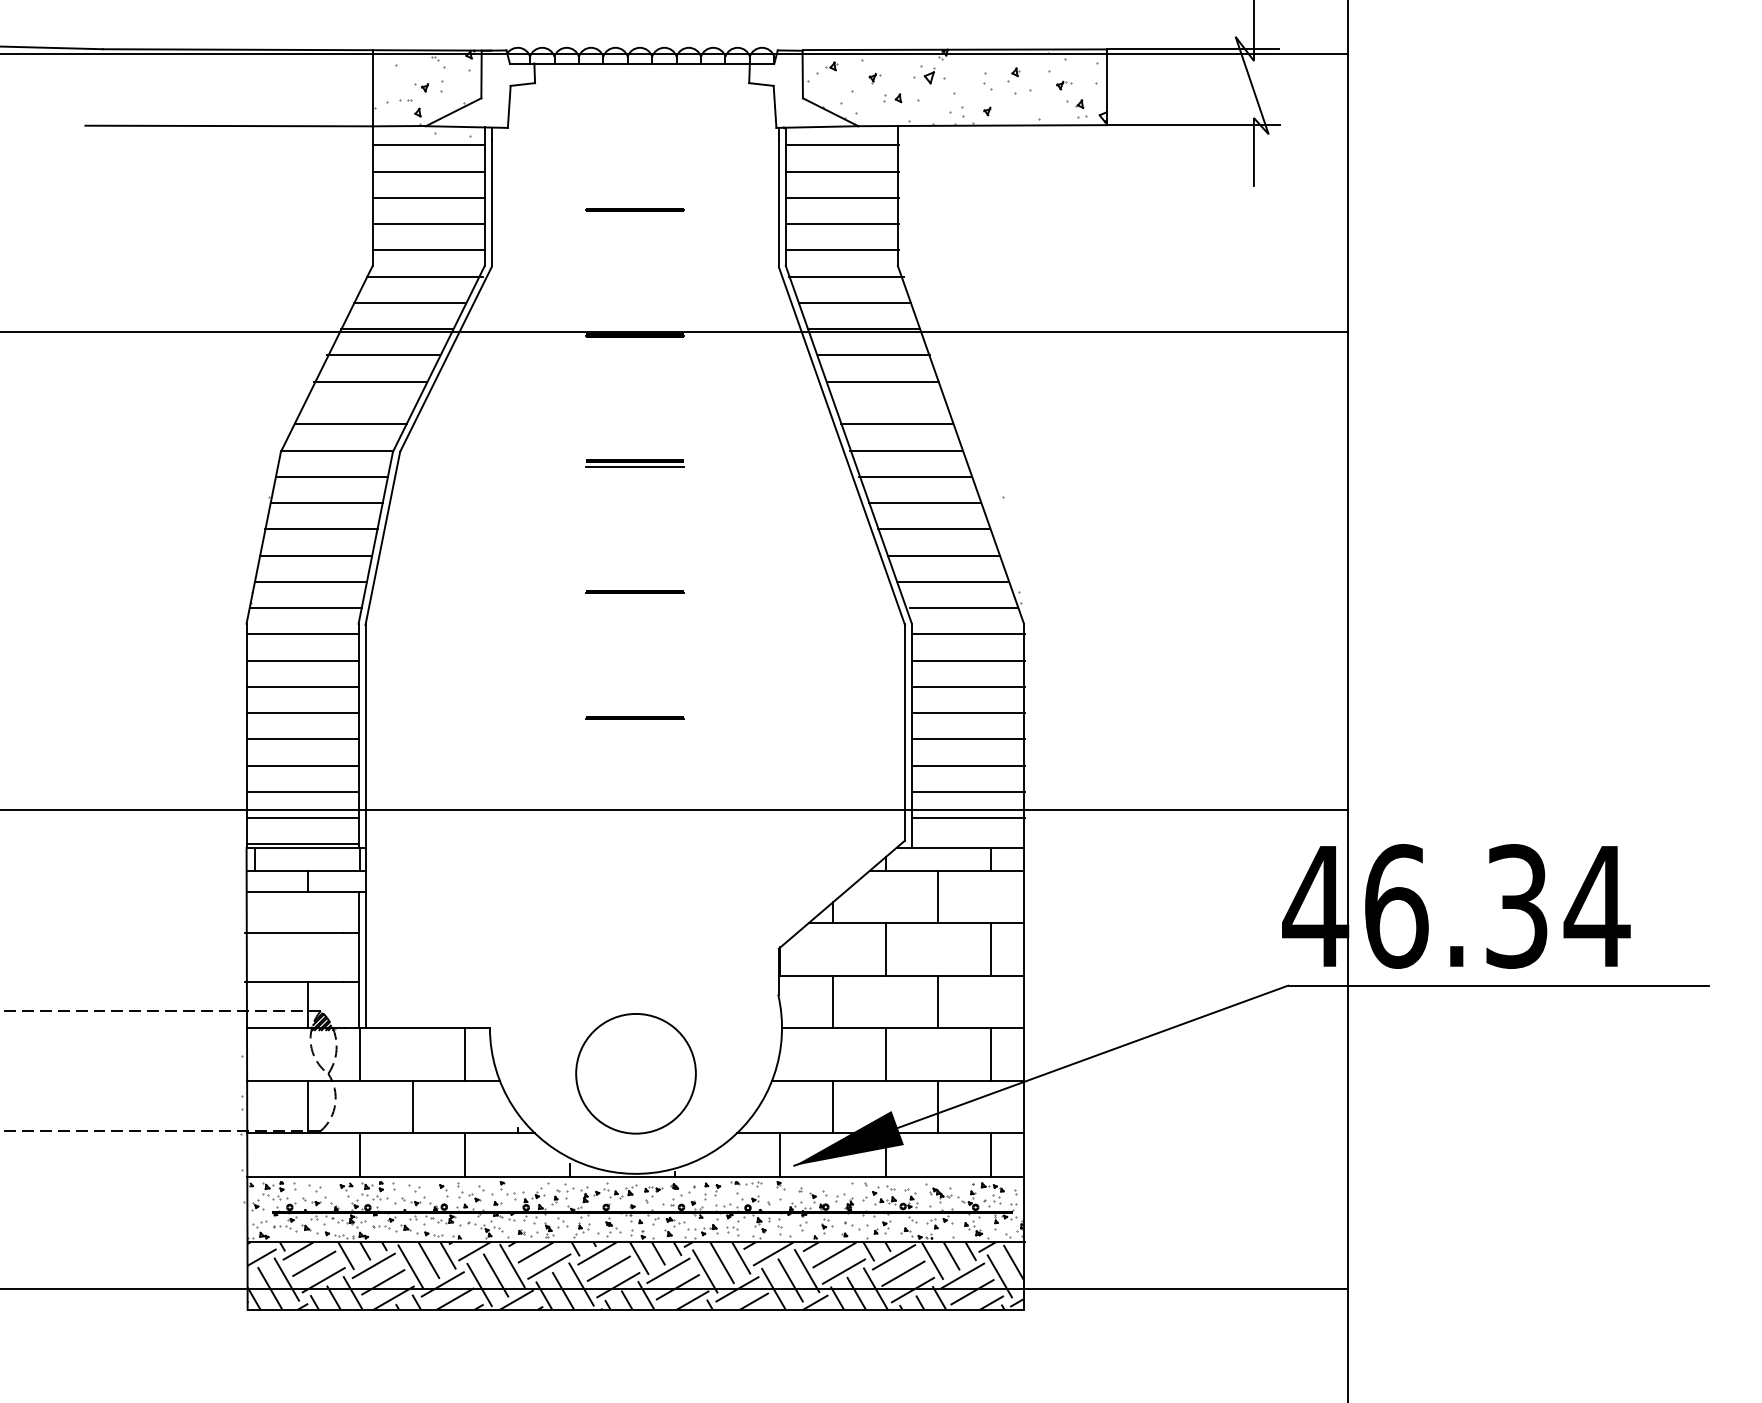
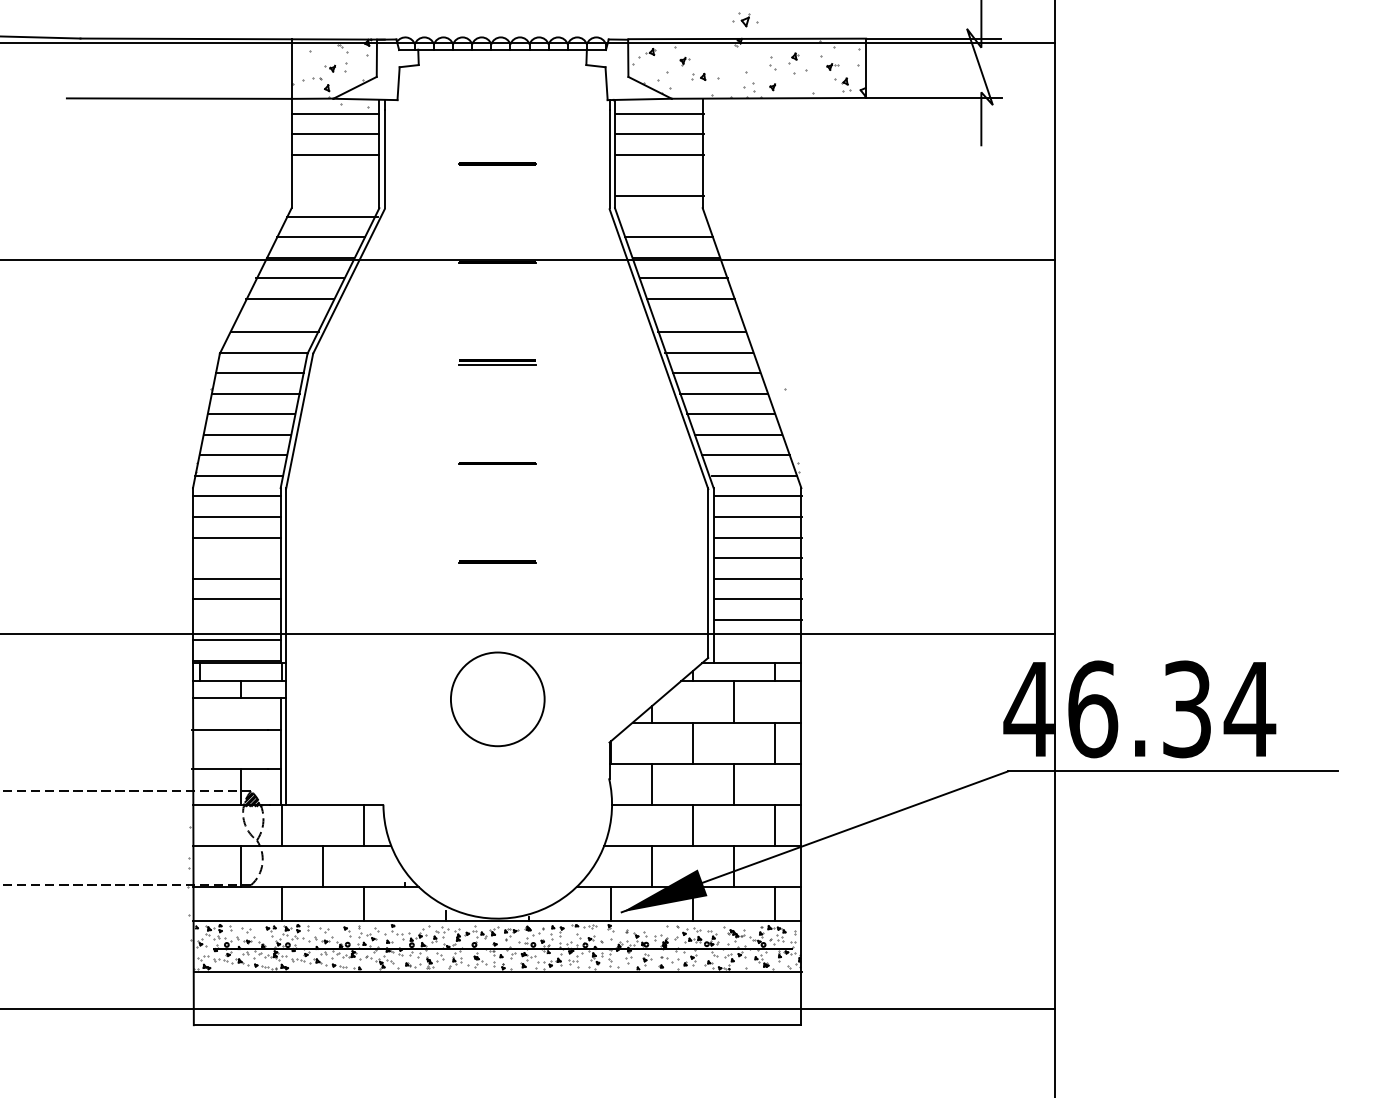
part: (929, 74) -> (745, 19), moved
line: (428, 224) -> (335, 175), removed
line: (842, 224) -> (659, 175), removed
line: (428, 249) -> (335, 195), removed
line: (846, 276) -> (662, 216), removed
line: (302, 713) -> (236, 558), removed
line: (302, 791) -> (236, 619), removed
line: (969, 818) -> (758, 640), removed
circle: (635, 1073) -> (497, 699), moved
hatch: (635, 1275) -> (497, 998), removed

